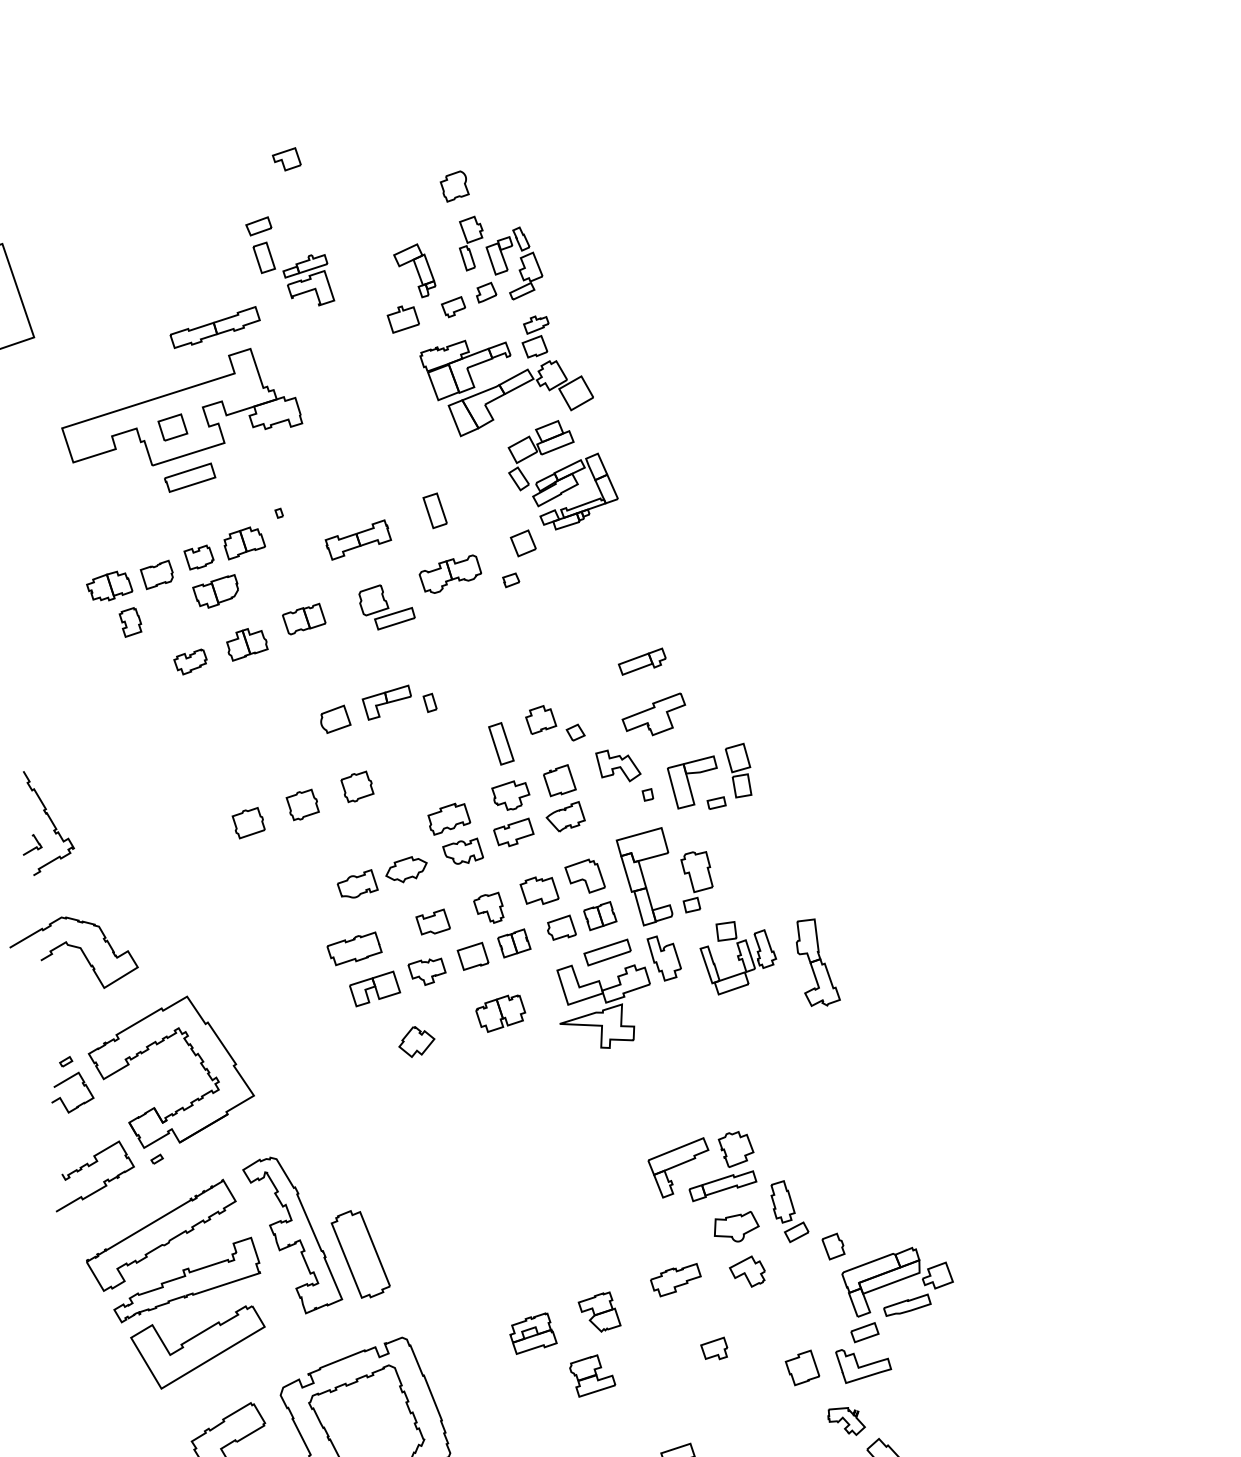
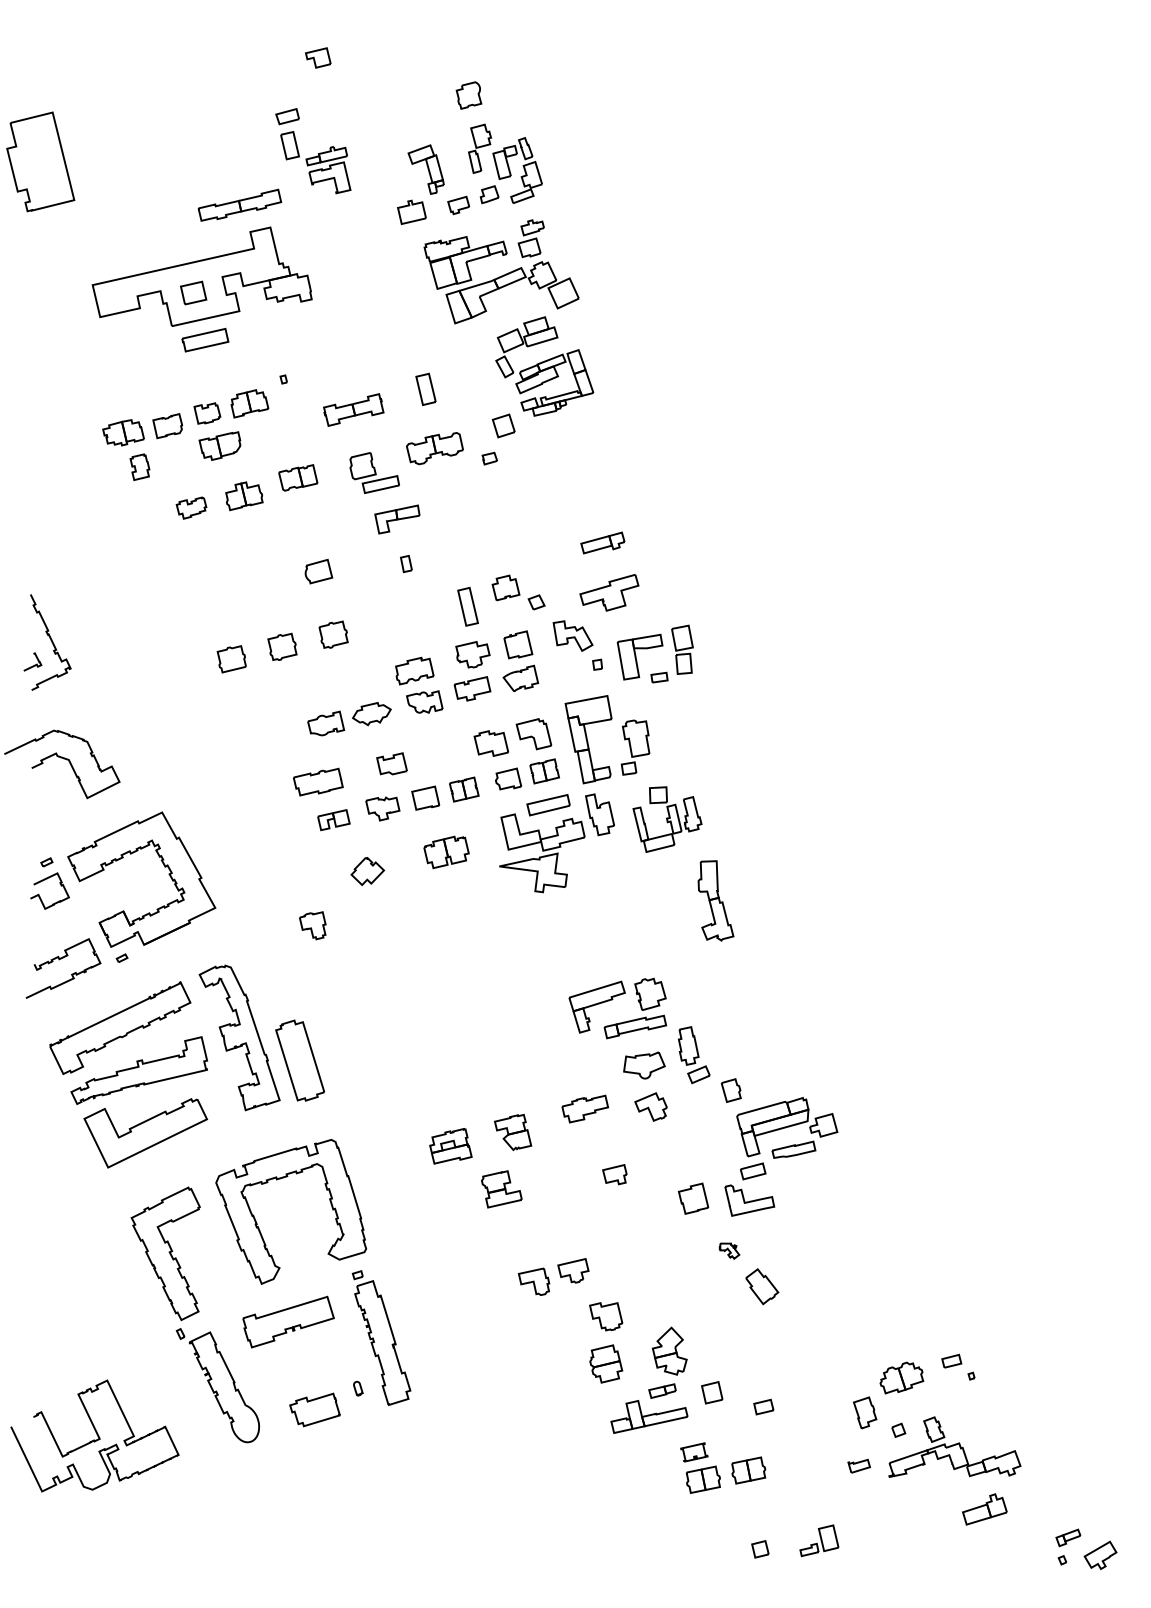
part: (387, 702) -> (397, 519), moved
part: (488, 908) -> (312, 925), moved
part: (817, 962) -> (715, 900), moved
part: (374, 988) -> (333, 819), size x0.7
part: (846, 1421) -> (729, 1250), size x0.6

